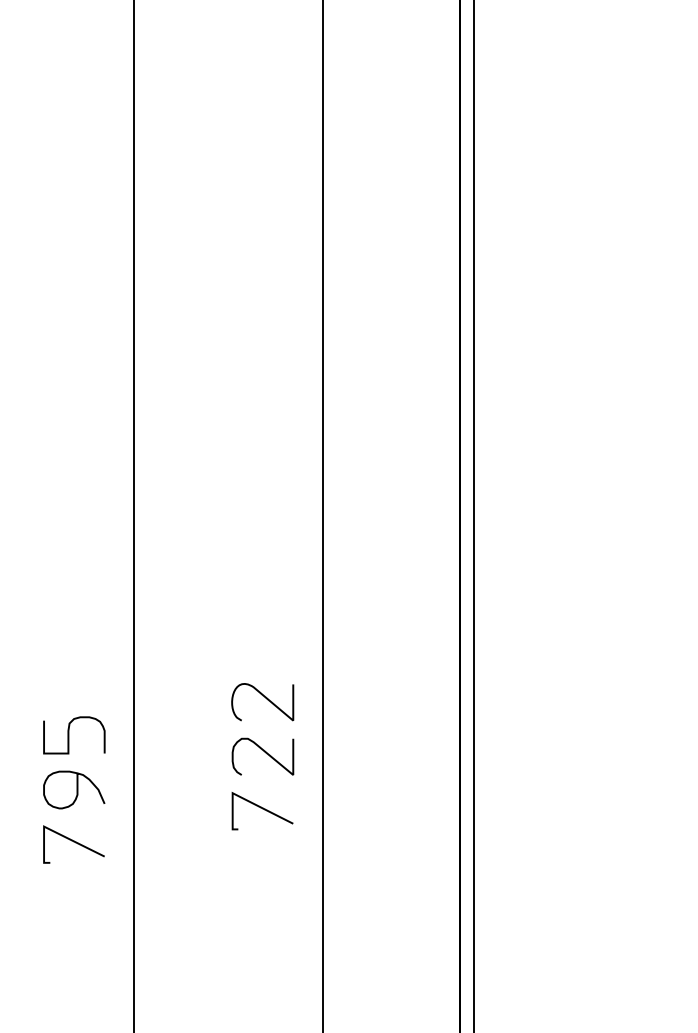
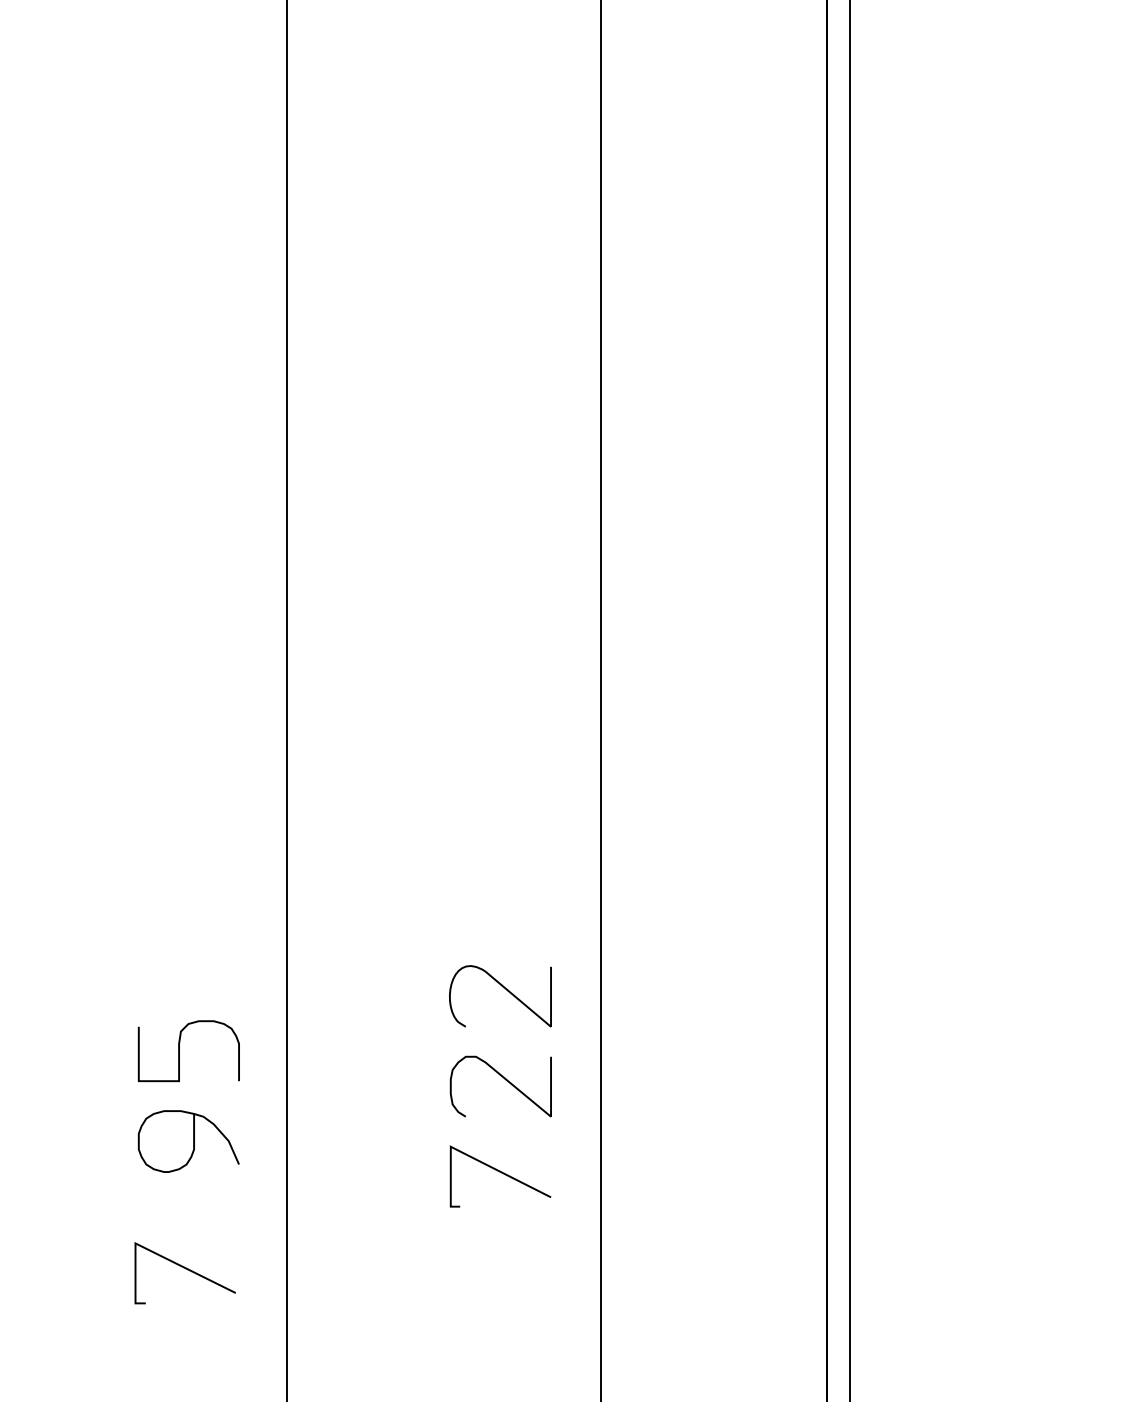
curve: (73, 842) -> (184, 1269), moved

